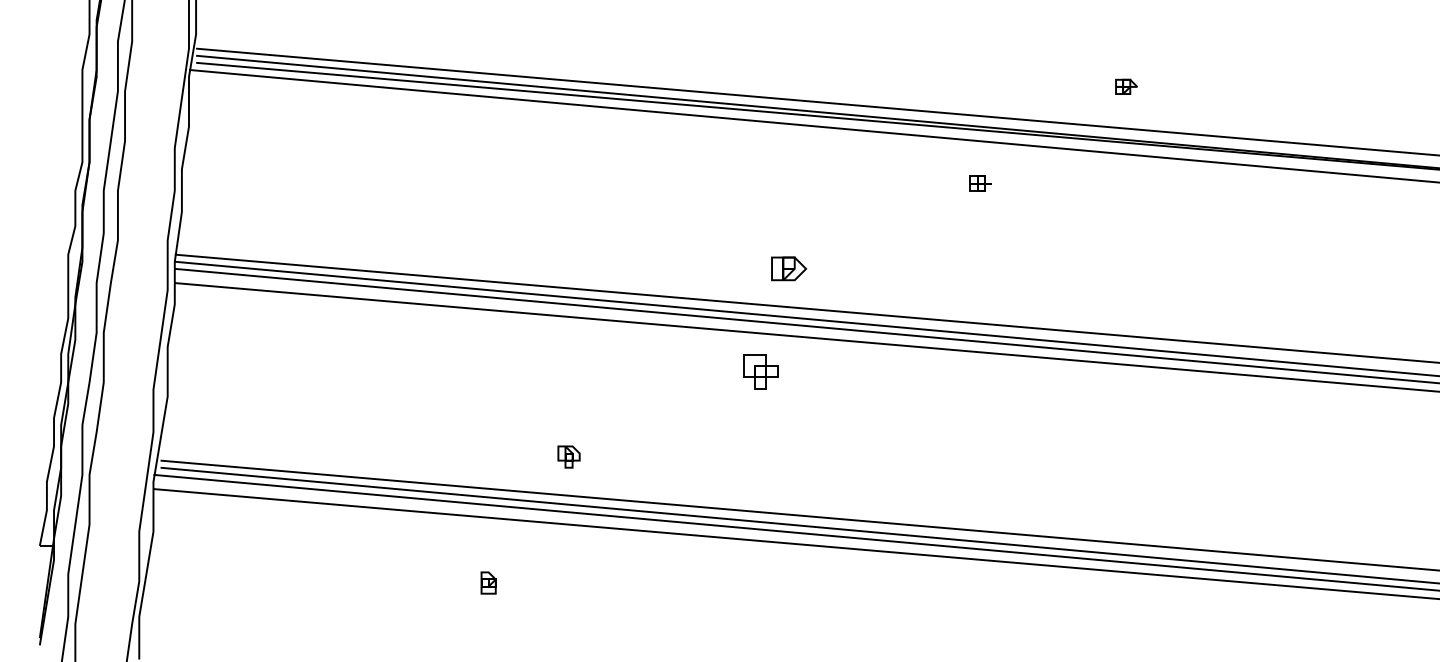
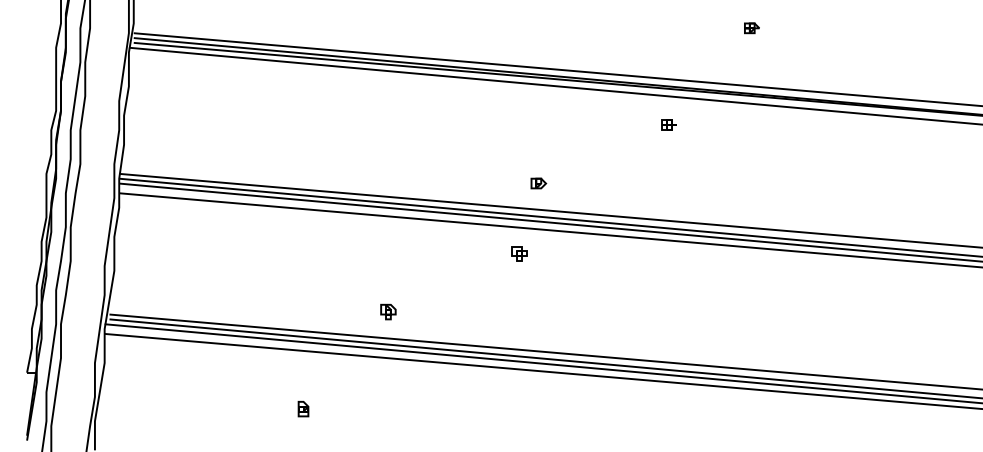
part: (1125, 87) -> (751, 28), moved
part: (788, 268) -> (538, 183), size x0.62
part: (761, 371) -> (519, 253), size x0.62
part: (488, 583) -> (303, 409), moved

